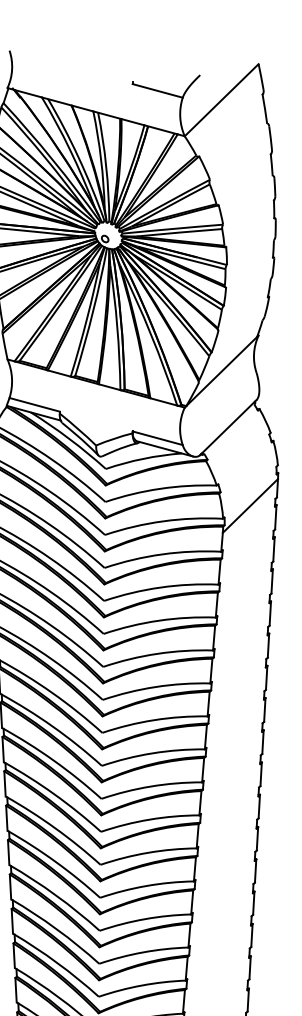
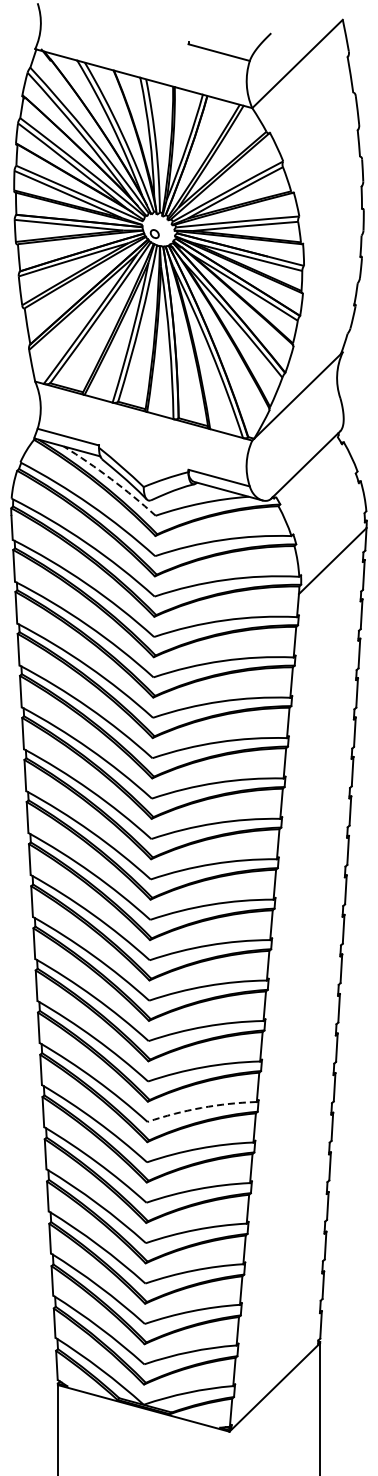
arc: (69, 439) -> (111, 479), solid -> dashed
arc: (143, 952) -> (201, 1107), solid -> dashed

